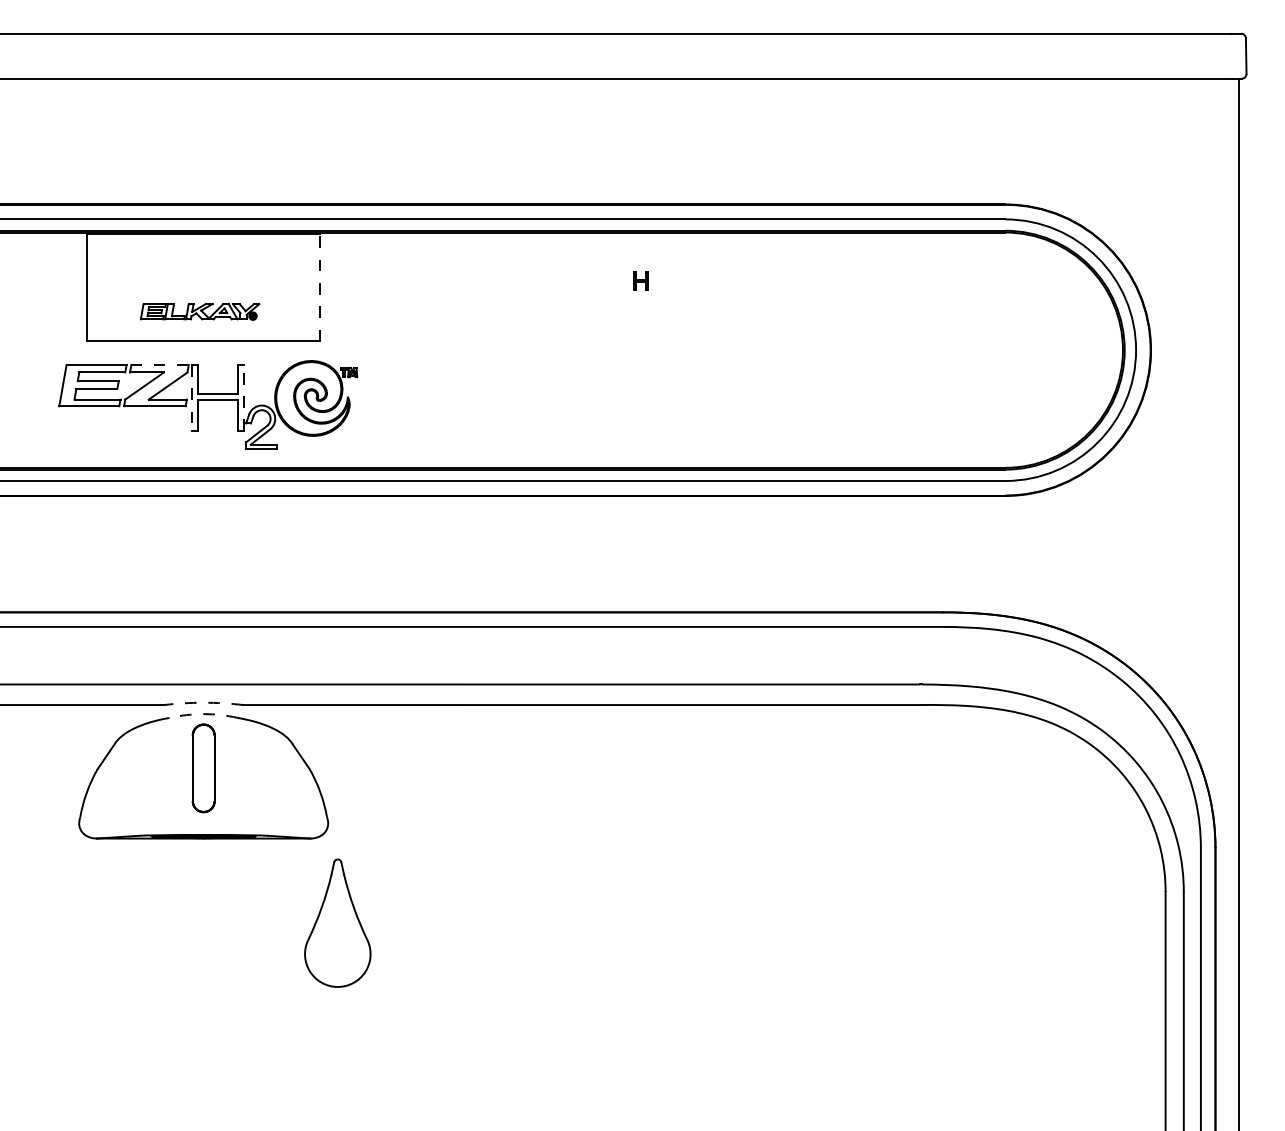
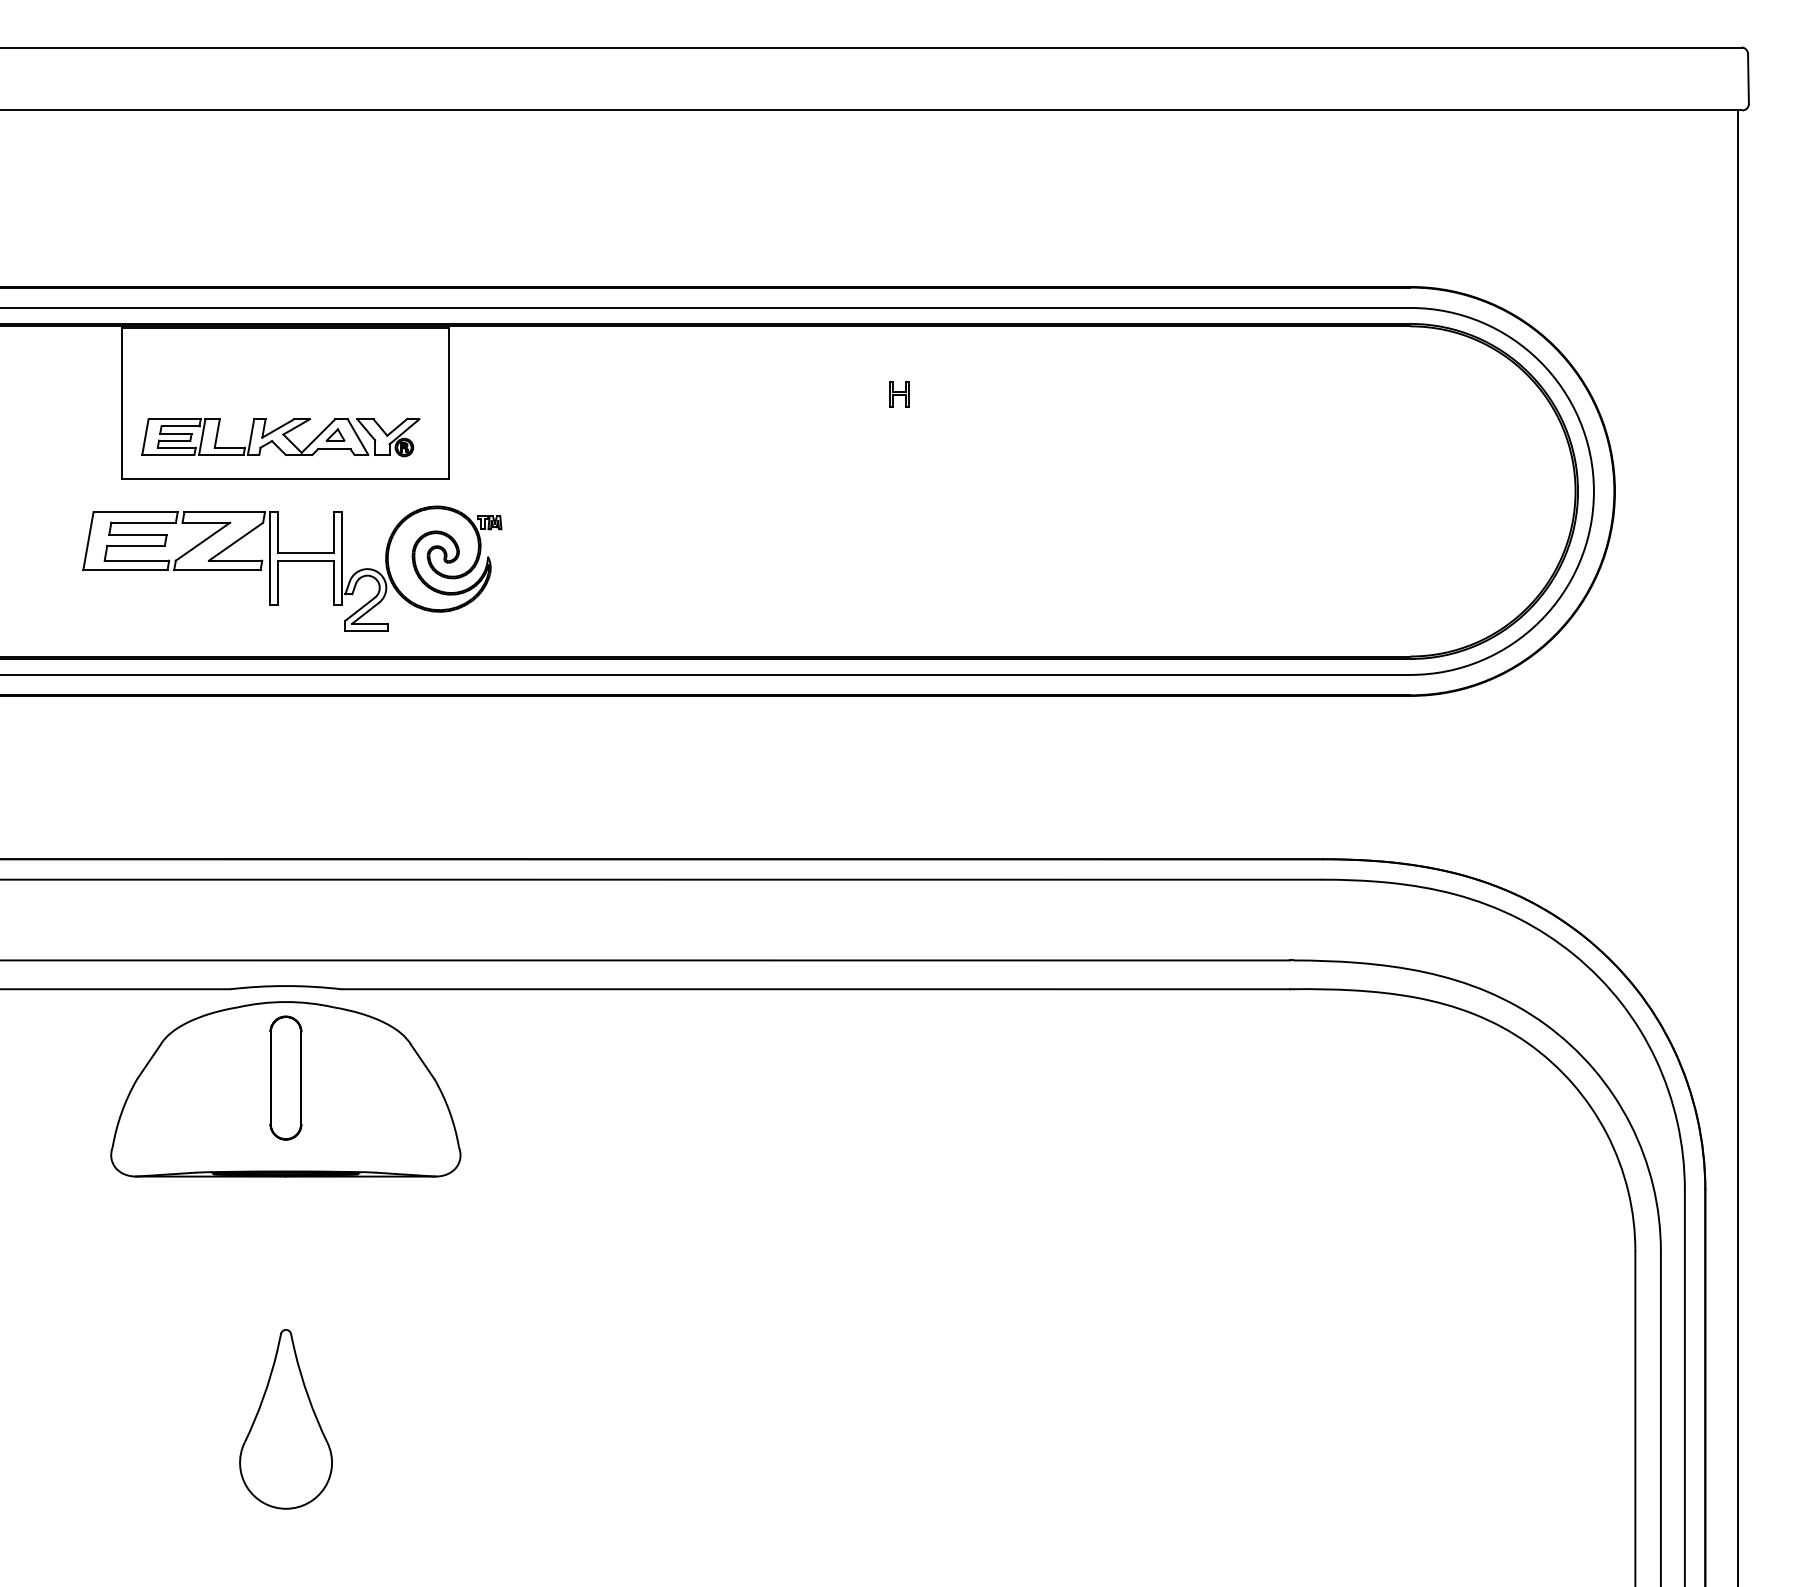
line: (320, 287) -> (449, 403), dashed -> solid
part: (199, 311) -> (280, 437), size x1.67
line: (159, 365) -> (224, 512), dashed -> solid
line: (243, 397) -> (341, 558), dashed -> solid
line: (192, 398) -> (270, 559), dashed -> solid
arc: (203, 703) -> (285, 986), dashed -> solid
arc: (203, 714) -> (285, 1002), dashed -> solid
part: (337, 923) -> (285, 1419), moved

